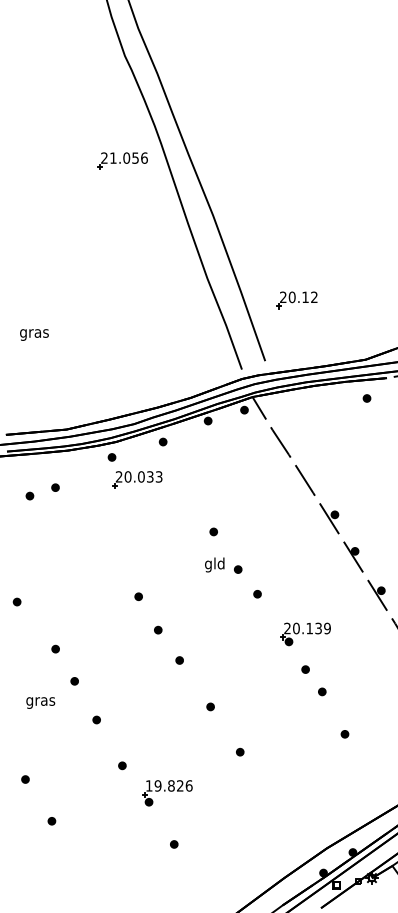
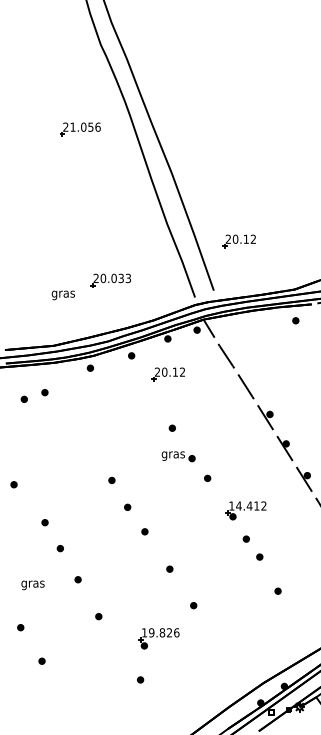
part: (122, 160) -> (80, 129), moved
text: (34, 334) -> (63, 295), moved
part: (208, 465) -> (168, 374), added
part: (137, 479) -> (110, 280), moved
text: (214, 564) -> (172, 454), gld -> gras
text: (307, 628) -> (247, 506), 20.139 -> 14.412
text: (40, 702) -> (32, 584), moved
part: (167, 793) -> (159, 638), moved

